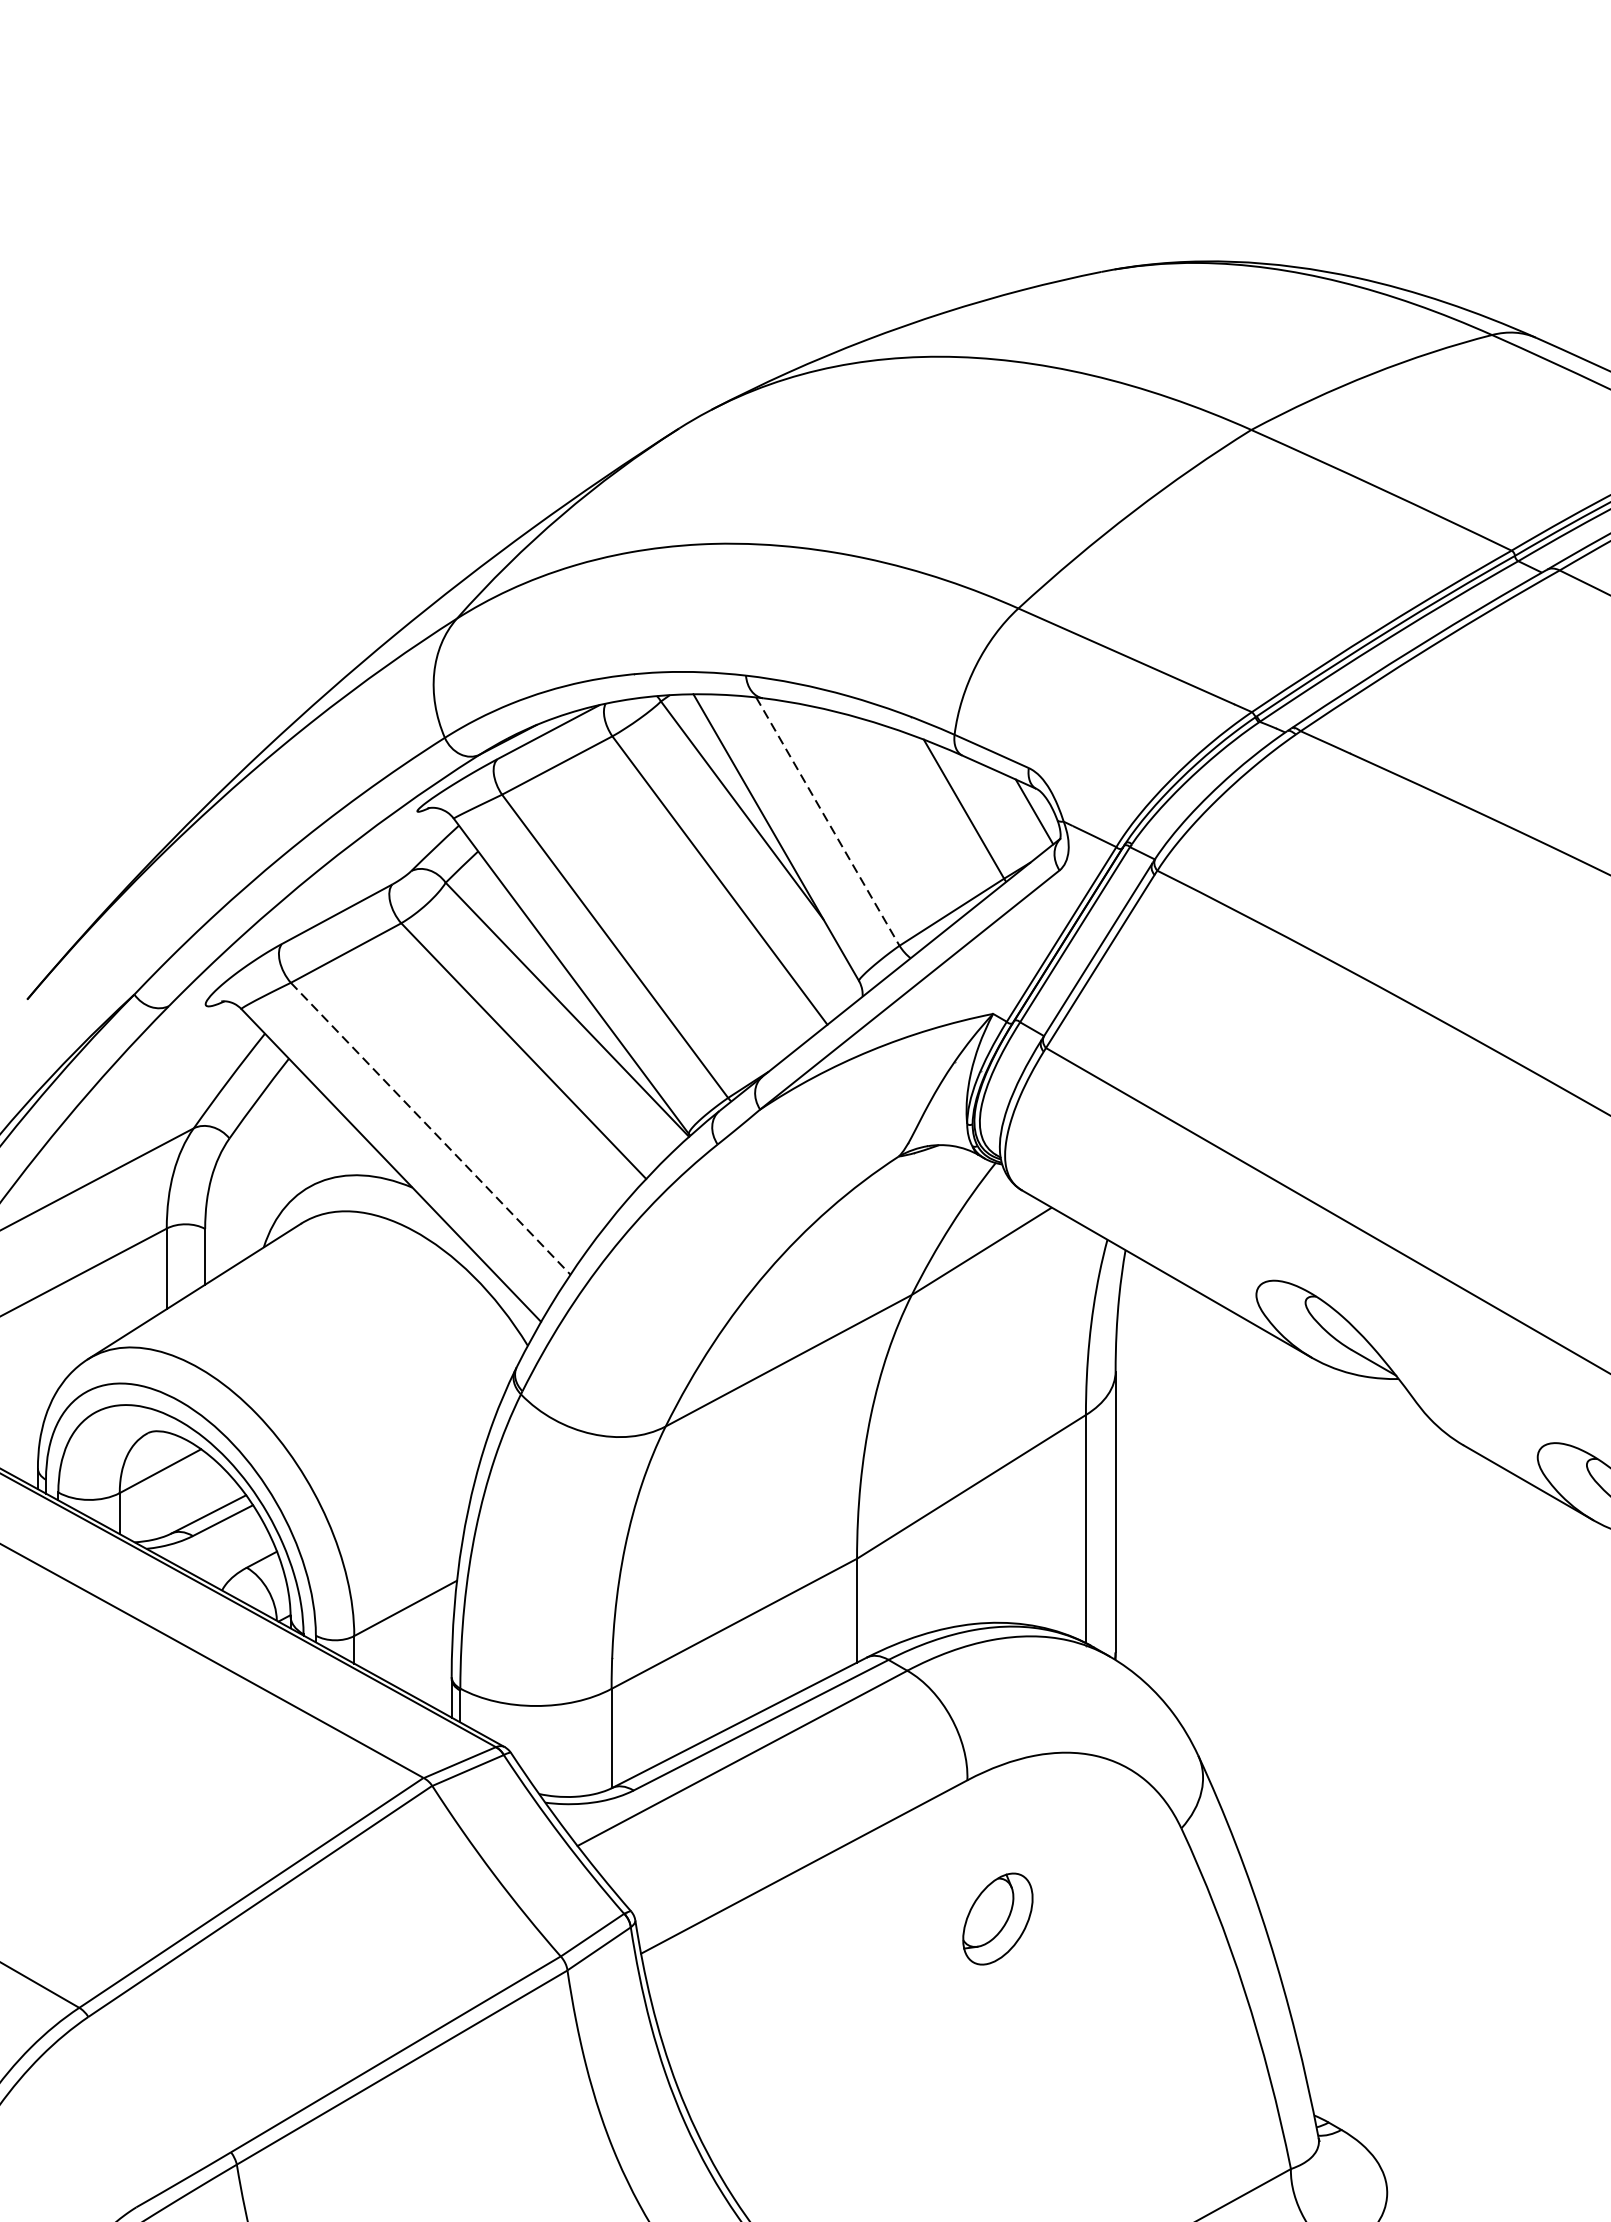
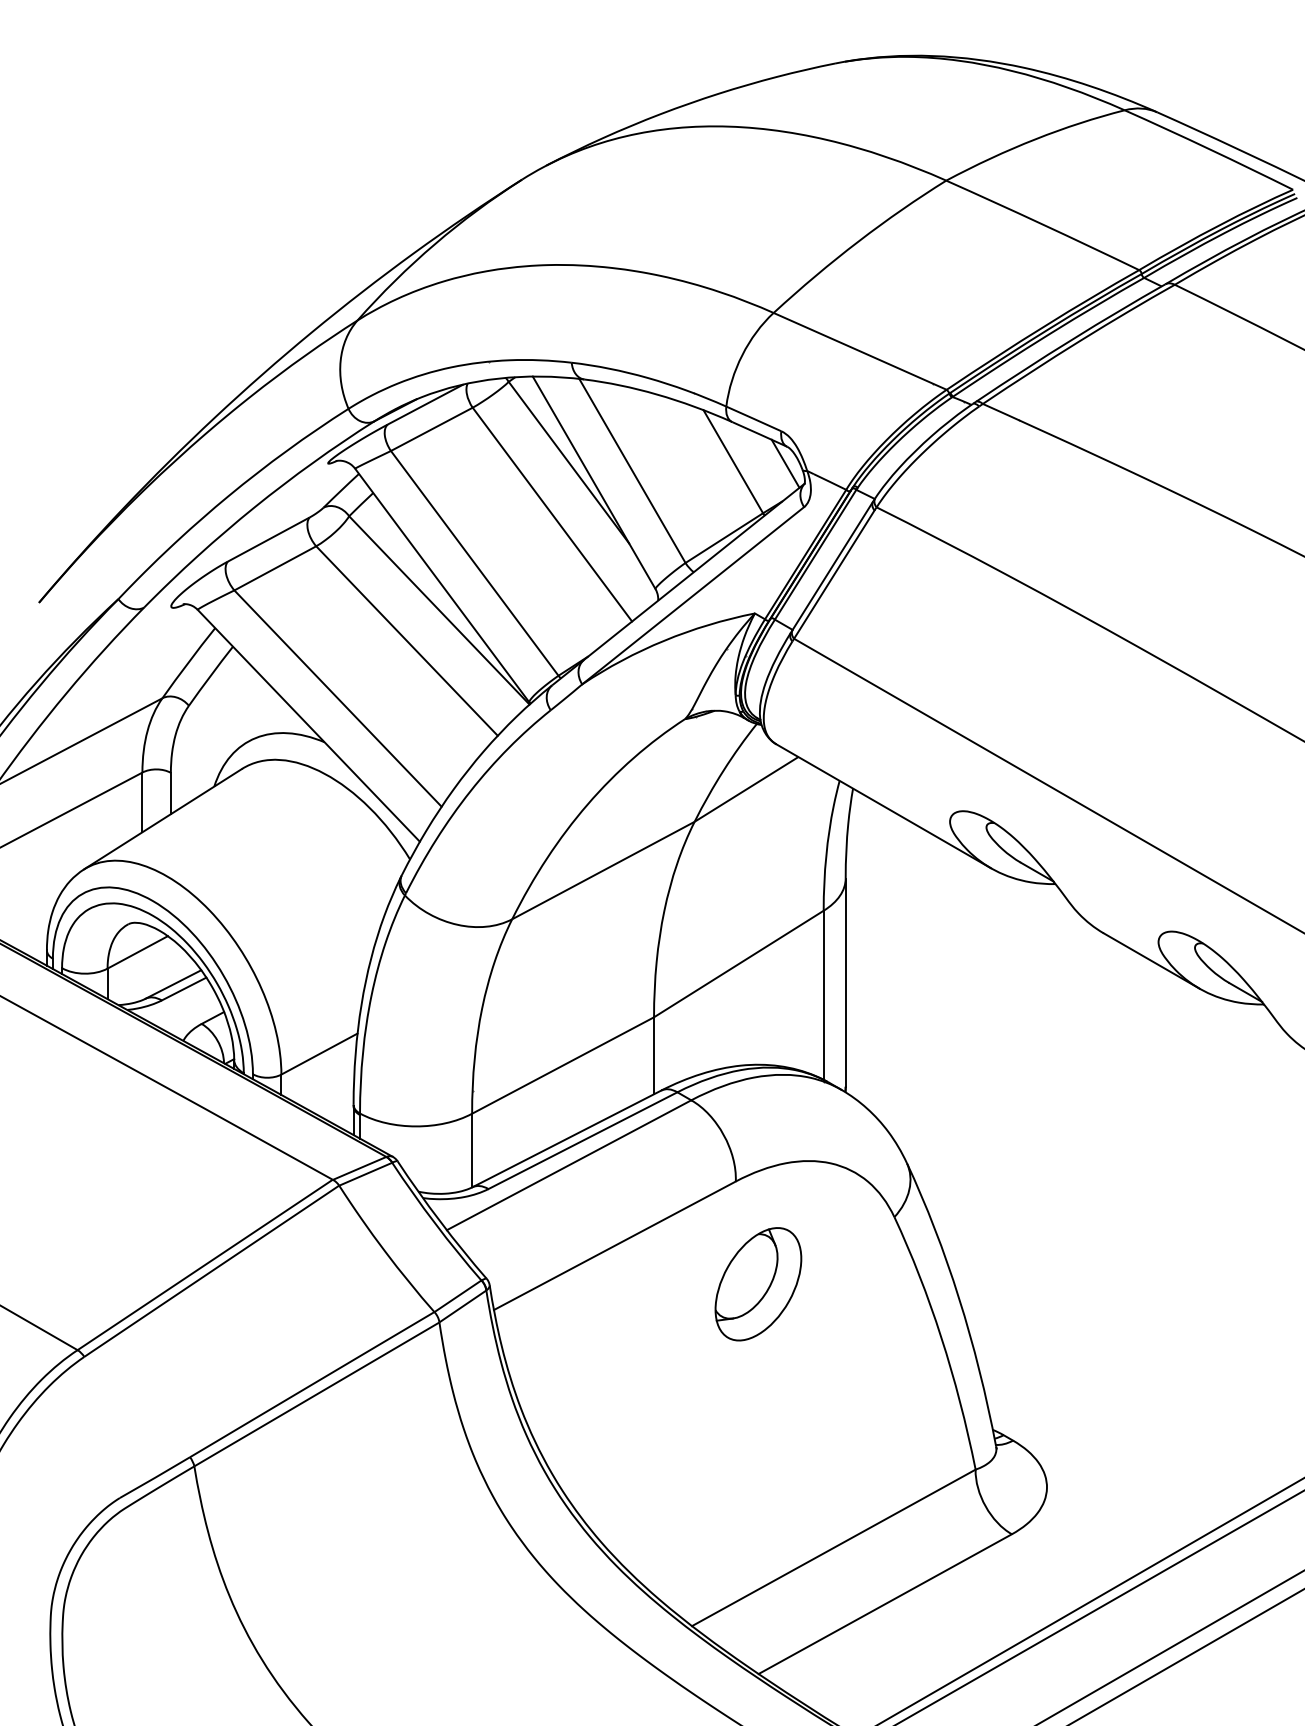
line: (827, 822) -> (632, 471), dashed -> solid
line: (431, 1128) -> (338, 698), dashed -> solid
part: (997, 1919) -> (758, 1284), size x1.67

